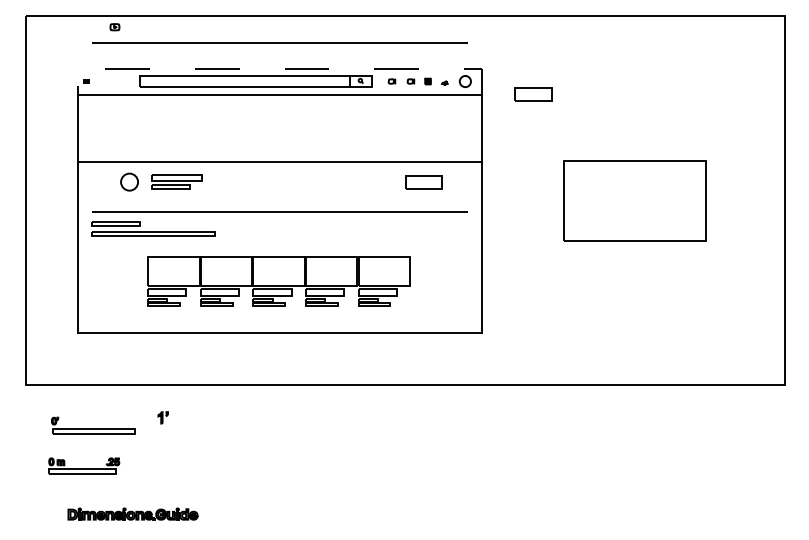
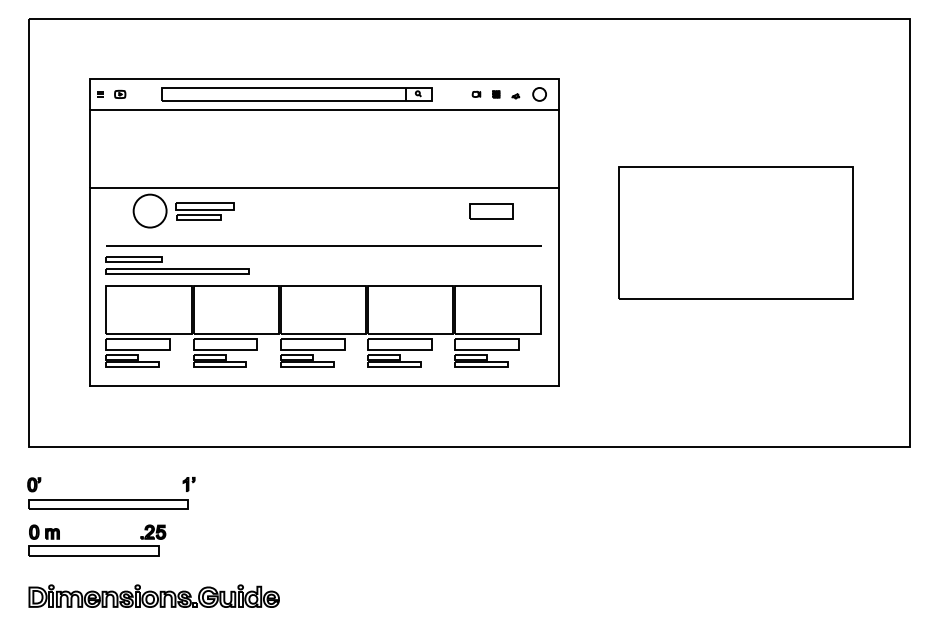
part: (115, 26) -> (120, 93), moved
line: (279, 42) -> (323, 49), removed
line: (279, 68) -> (324, 79), dashed -> solid
part: (391, 80) -> (454, 93), removed
part: (533, 94) -> (618, 109), removed
circle: (129, 181) -> (149, 210), size x1.67
part: (634, 200) -> (735, 232), size x1.43
part: (279, 281) -> (323, 326), size x1.43
part: (92, 425) -> (107, 493), size x1.67
part: (84, 466) -> (97, 540), size x1.67
part: (132, 513) -> (153, 595), size x1.67

